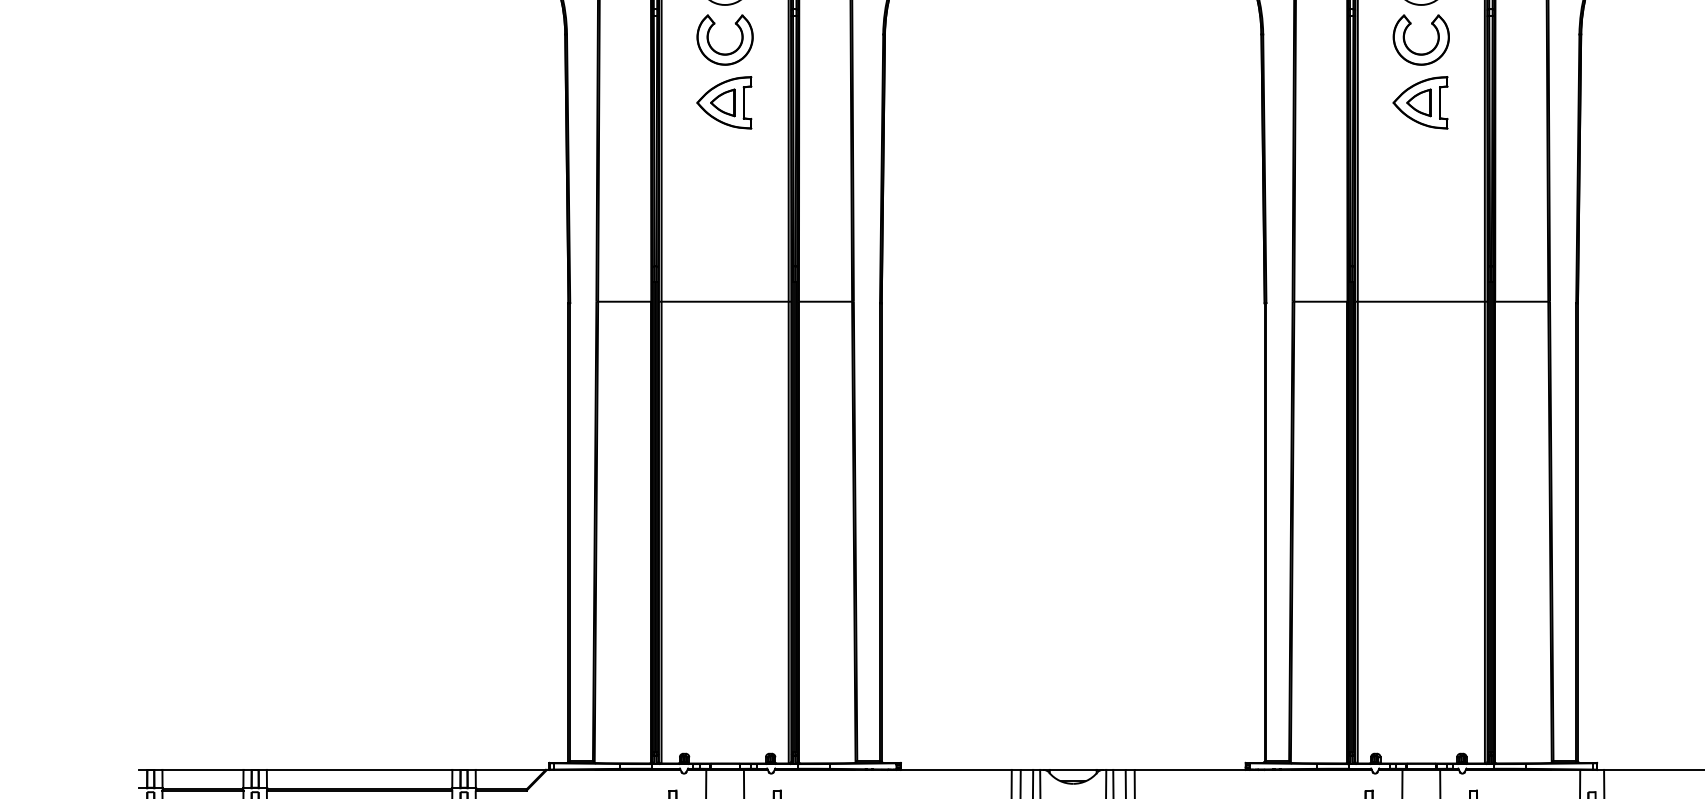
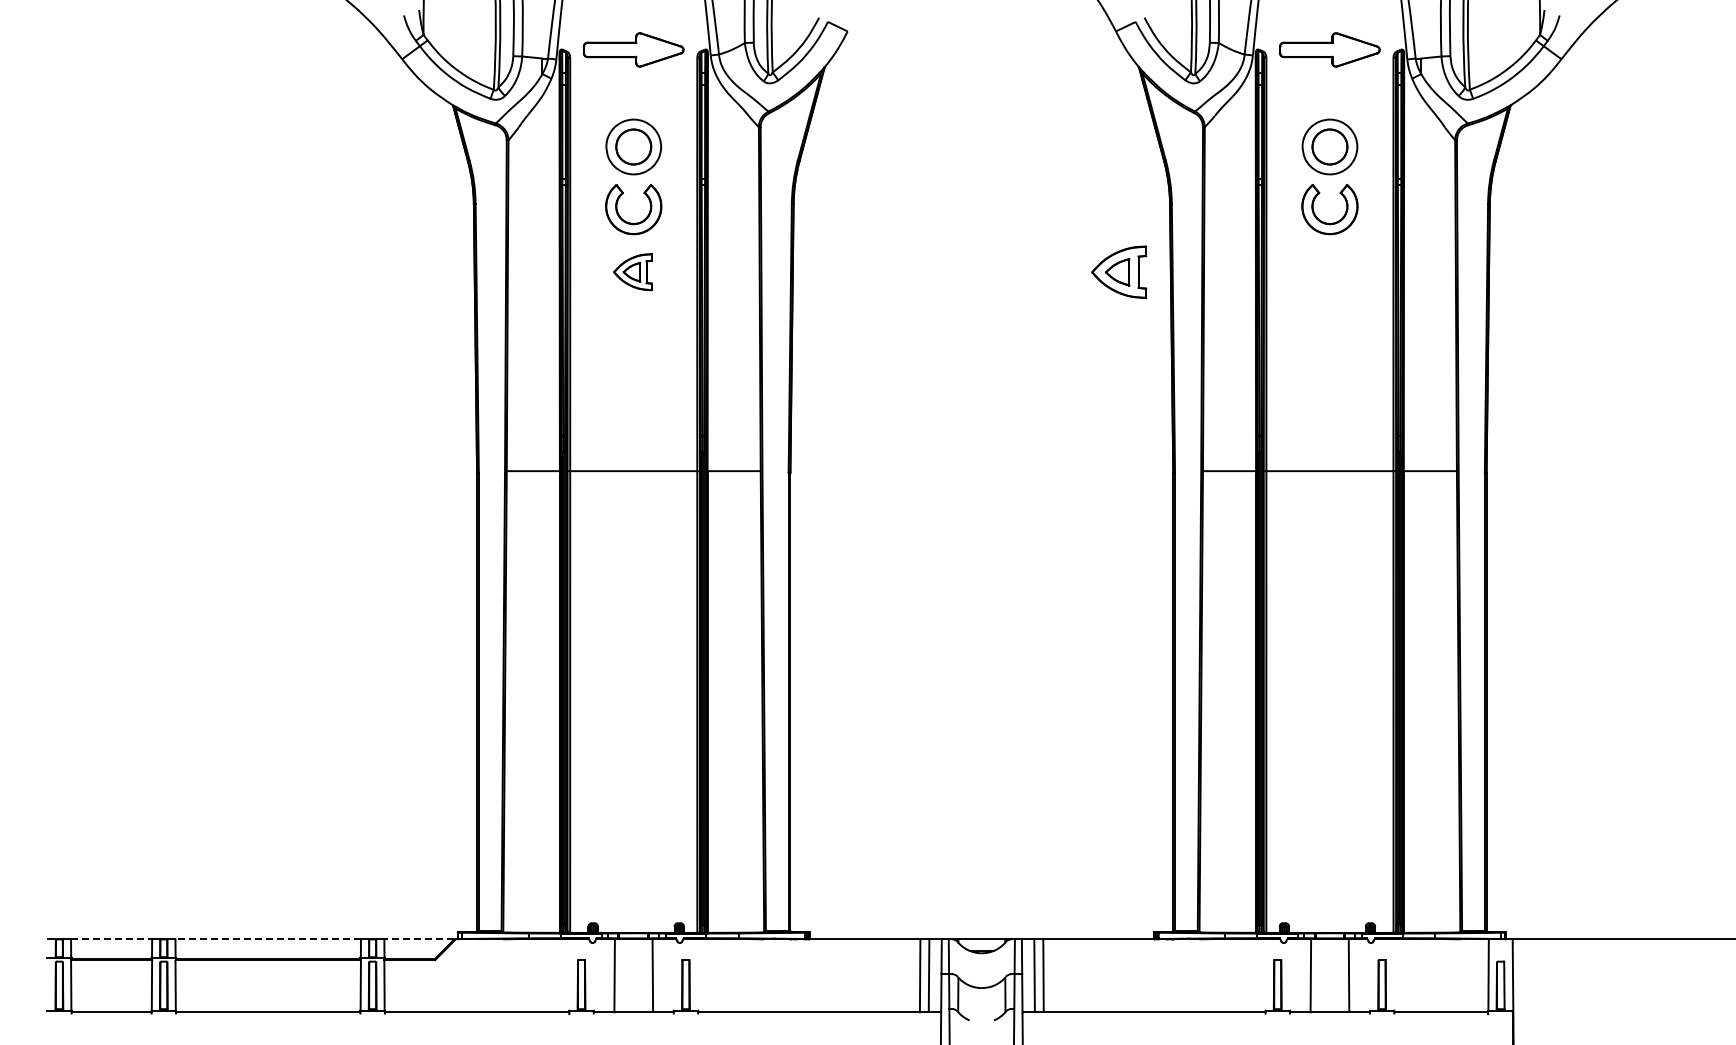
part: (723, 102) -> (632, 271), size x0.7
part: (1420, 103) -> (1119, 272), moved
line: (202, 770) -> (111, 939), solid -> dashed
line: (359, 770) -> (268, 939), solid -> dashed
line: (509, 770) -> (418, 939), solid -> dashed

